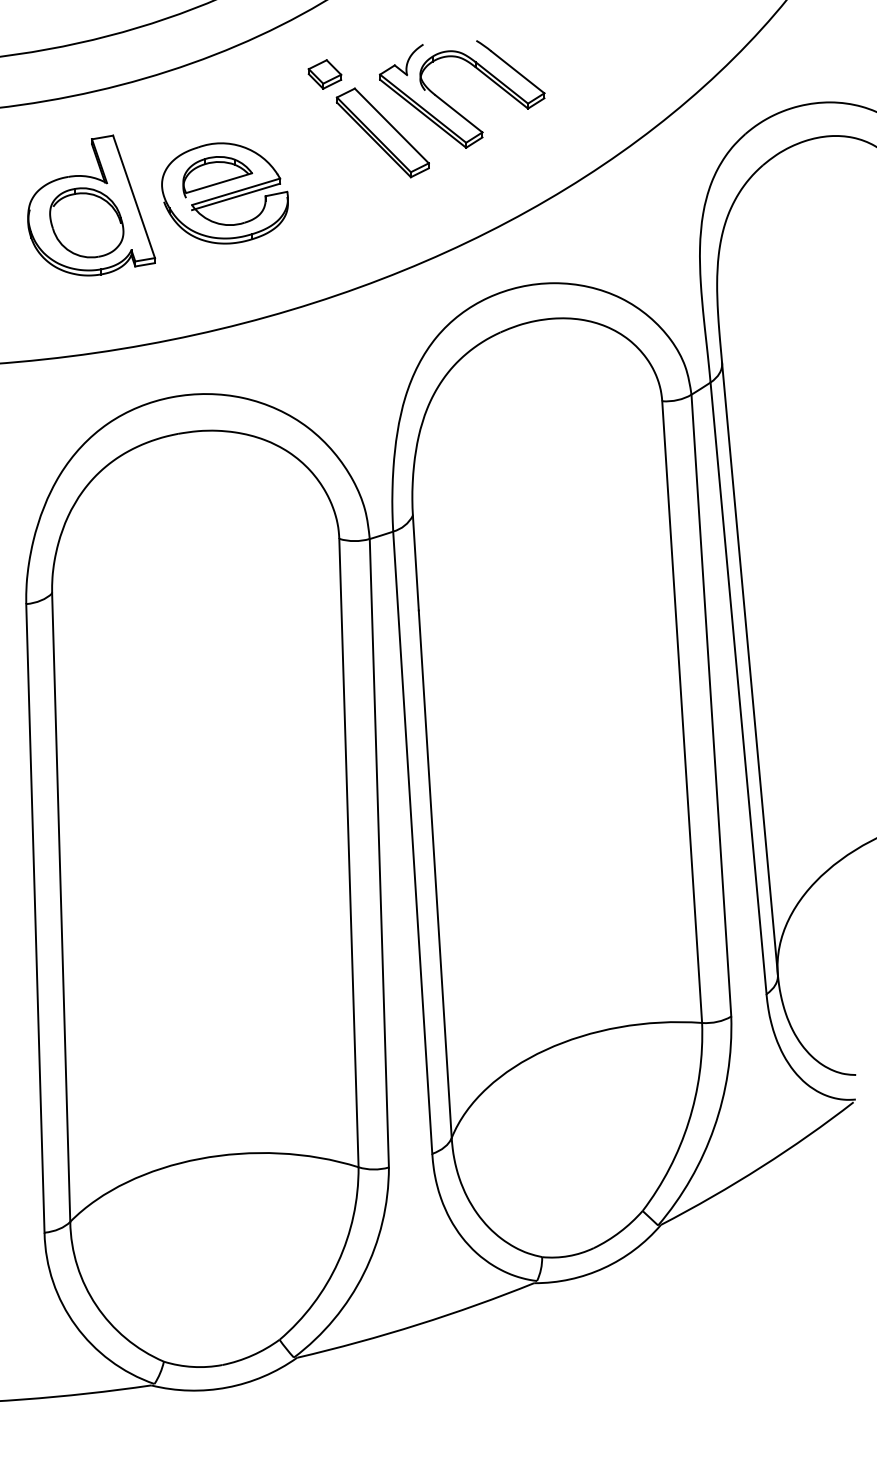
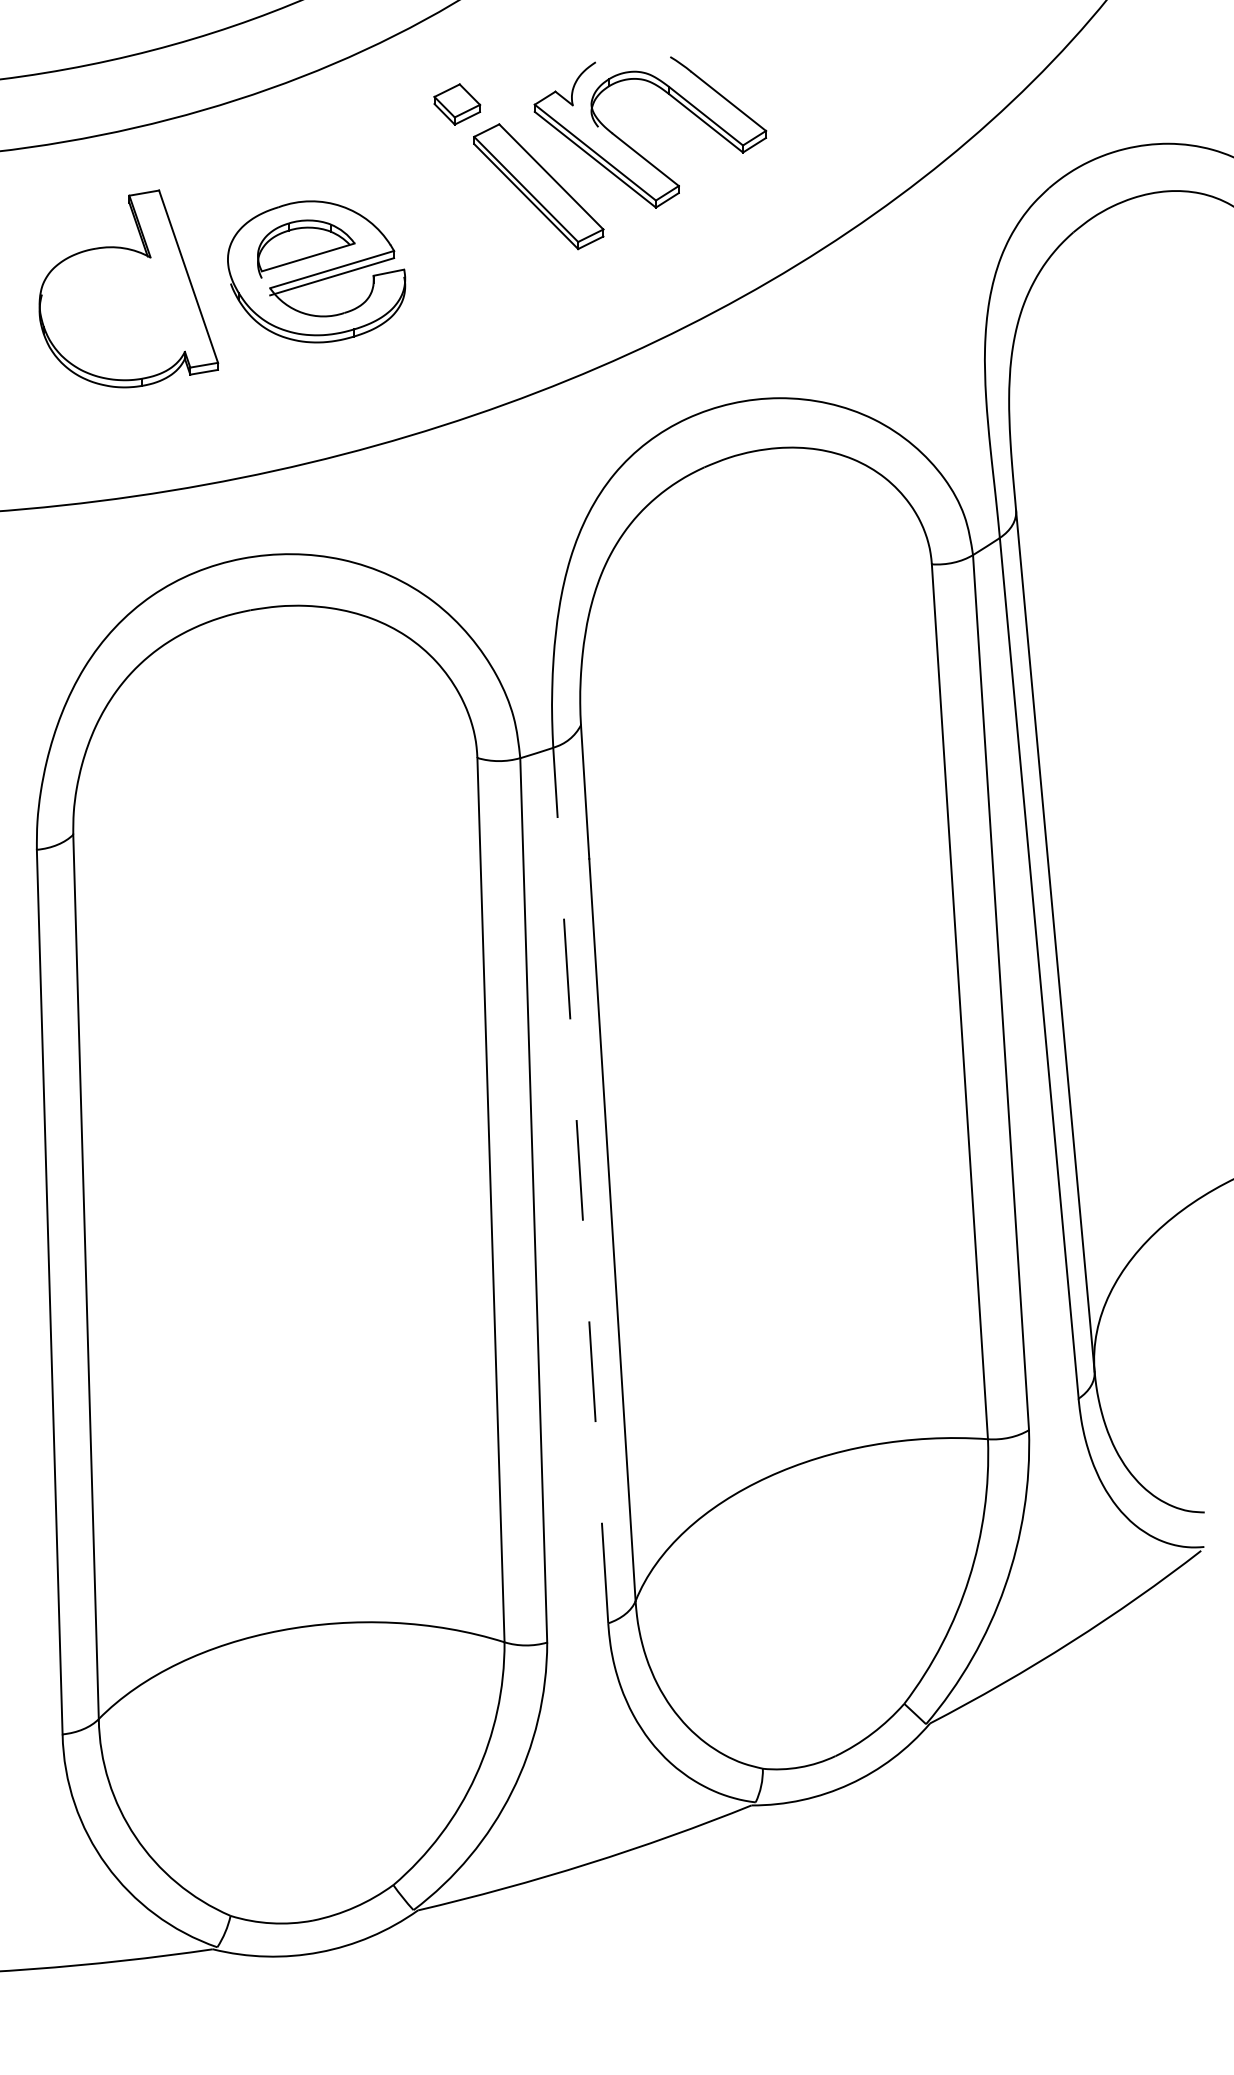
part: (86, 222) -> (121, 312), removed
line: (412, 842) -> (580, 1185), solid -> dashed

